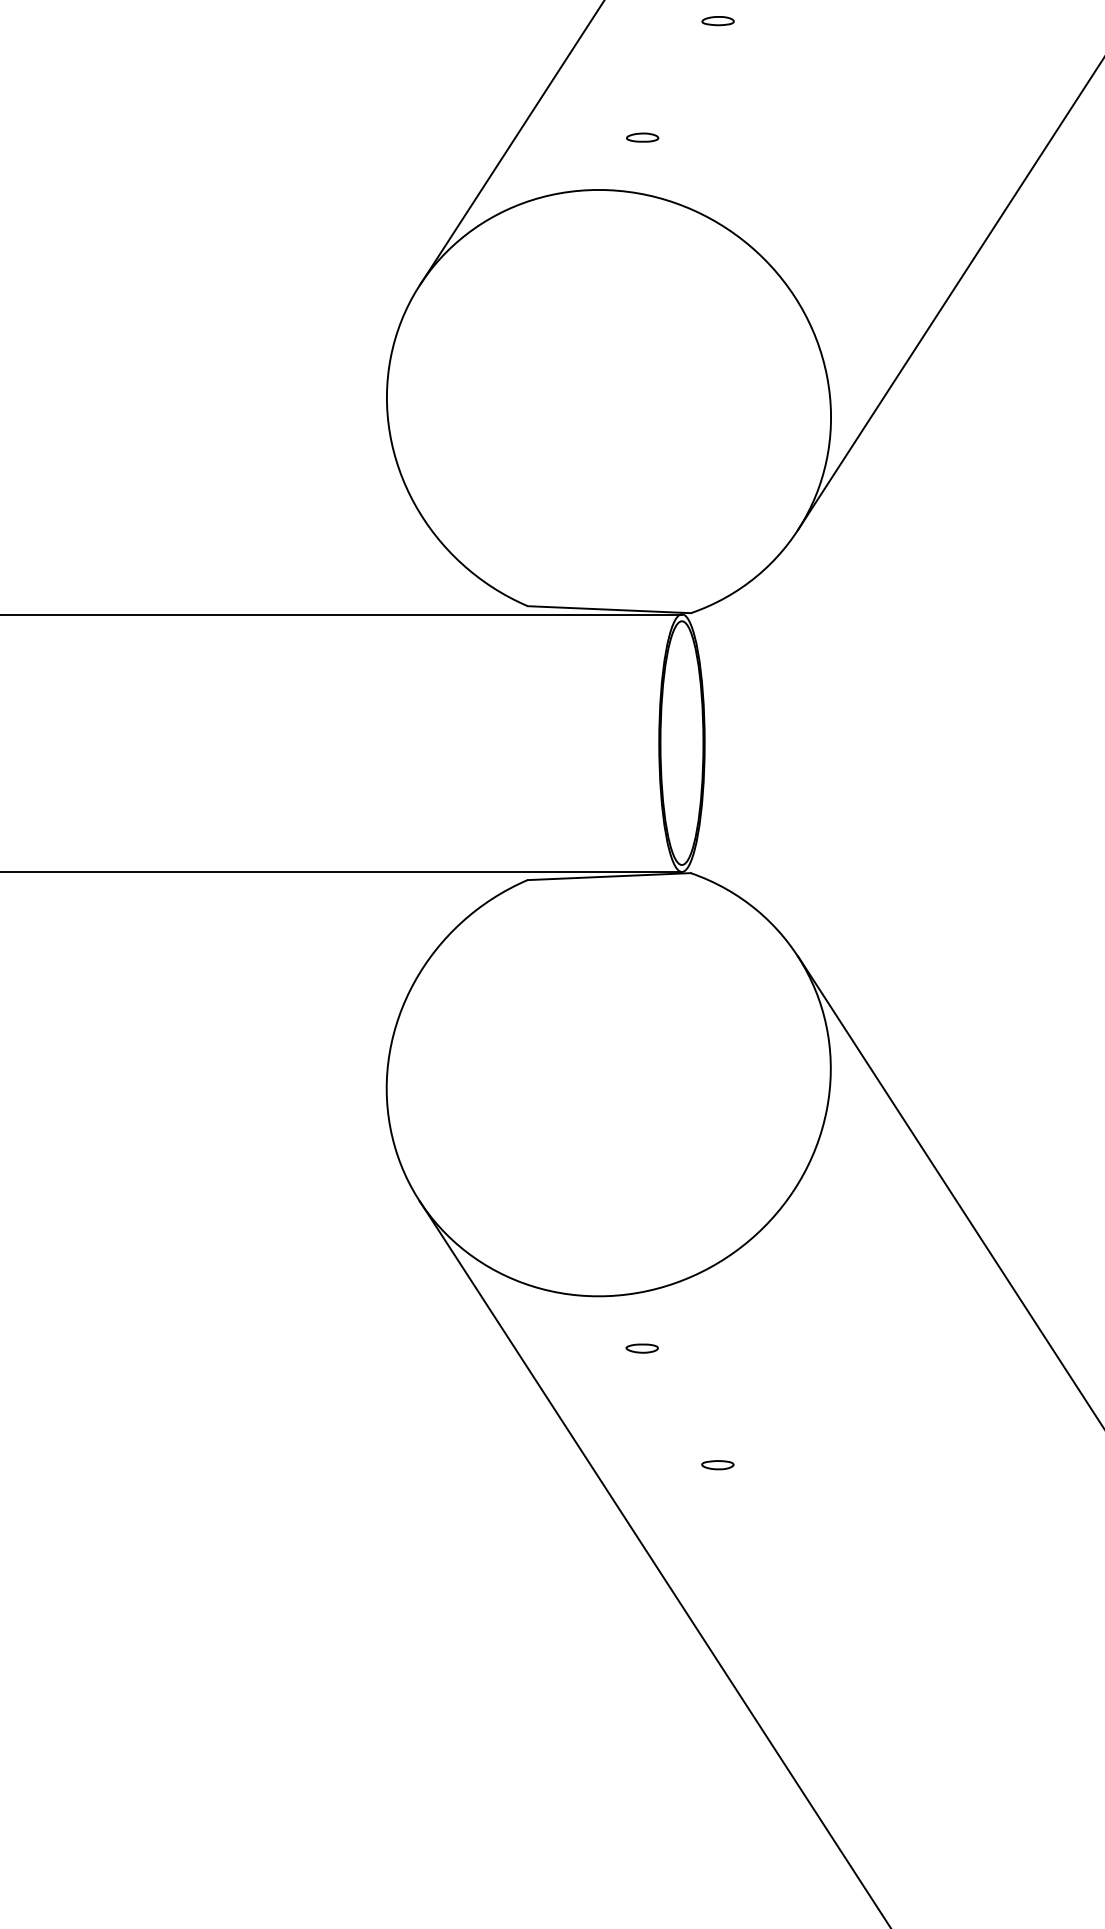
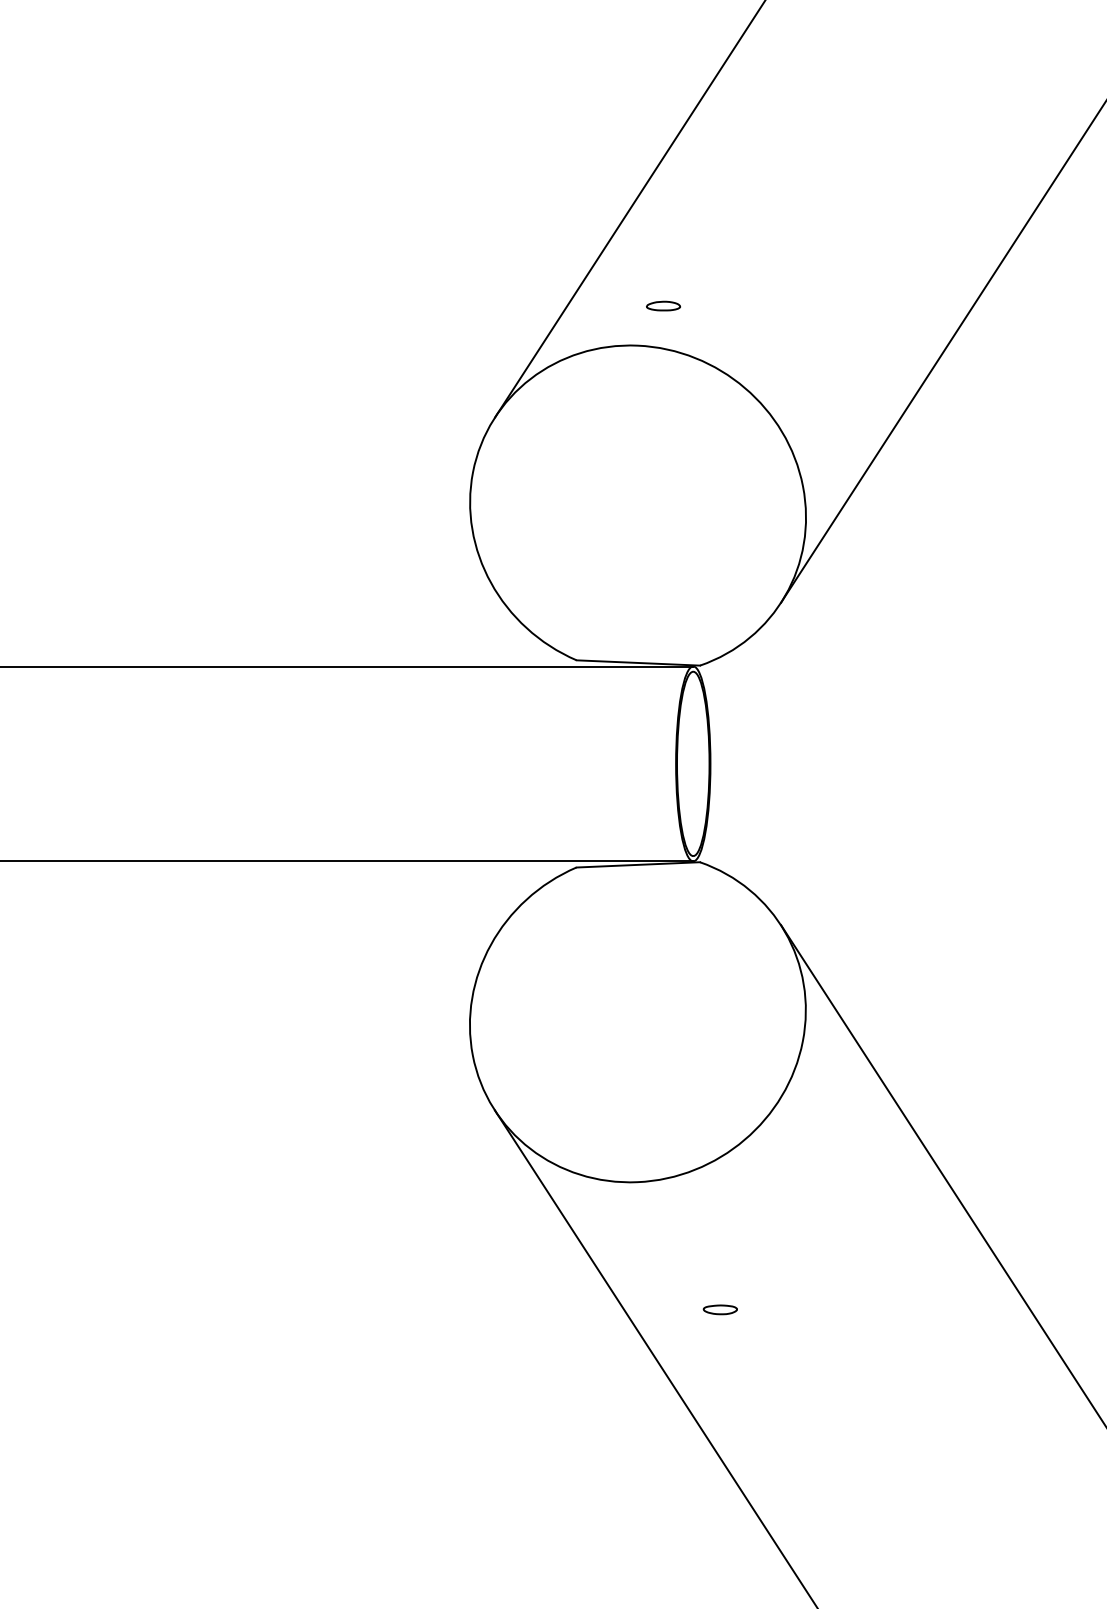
part: (717, 20) -> (720, 217), removed
part: (642, 137) -> (663, 305), size x1.4
part: (642, 1348) -> (663, 1221), removed
part: (717, 1465) -> (720, 1310), size x1.4

